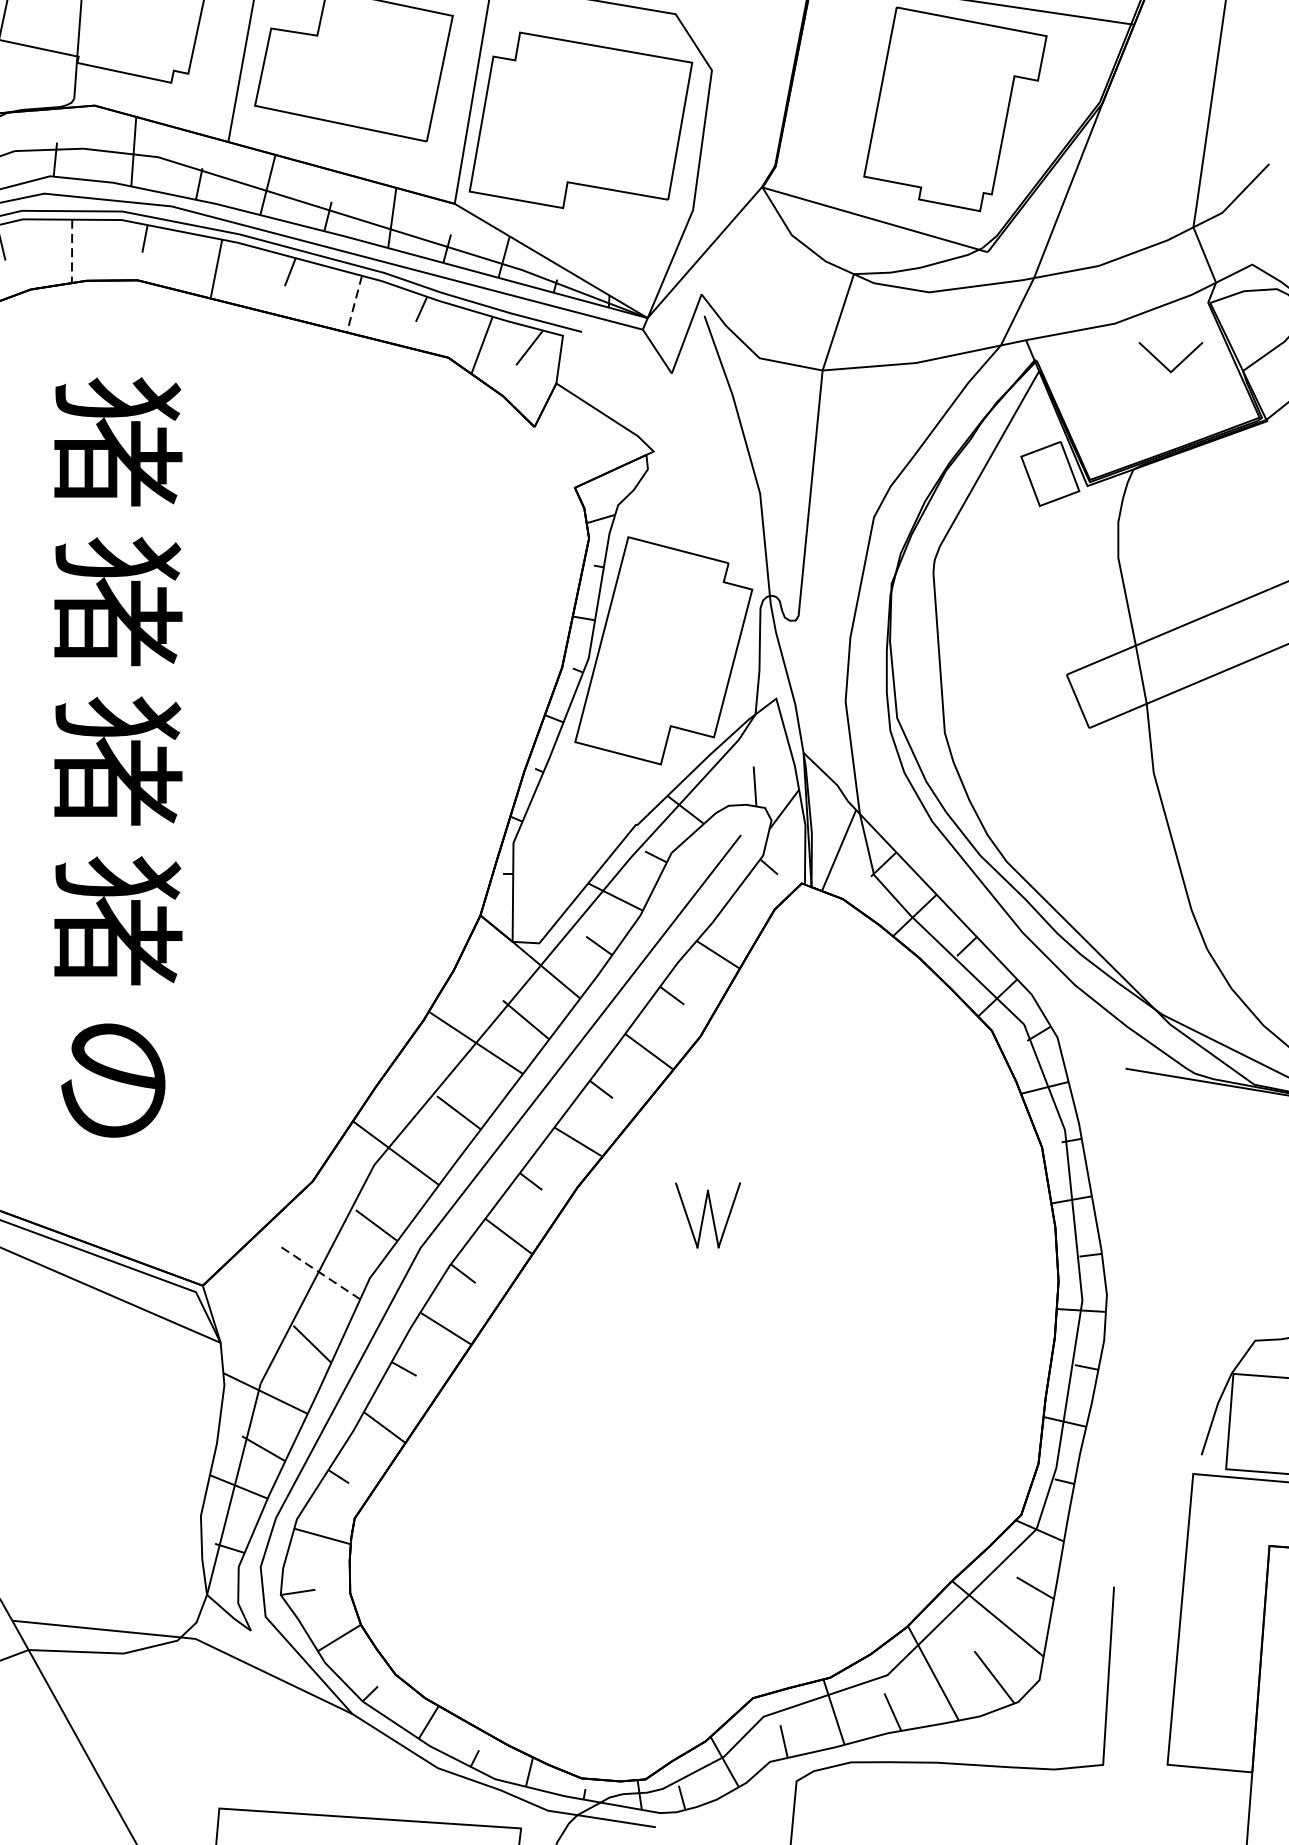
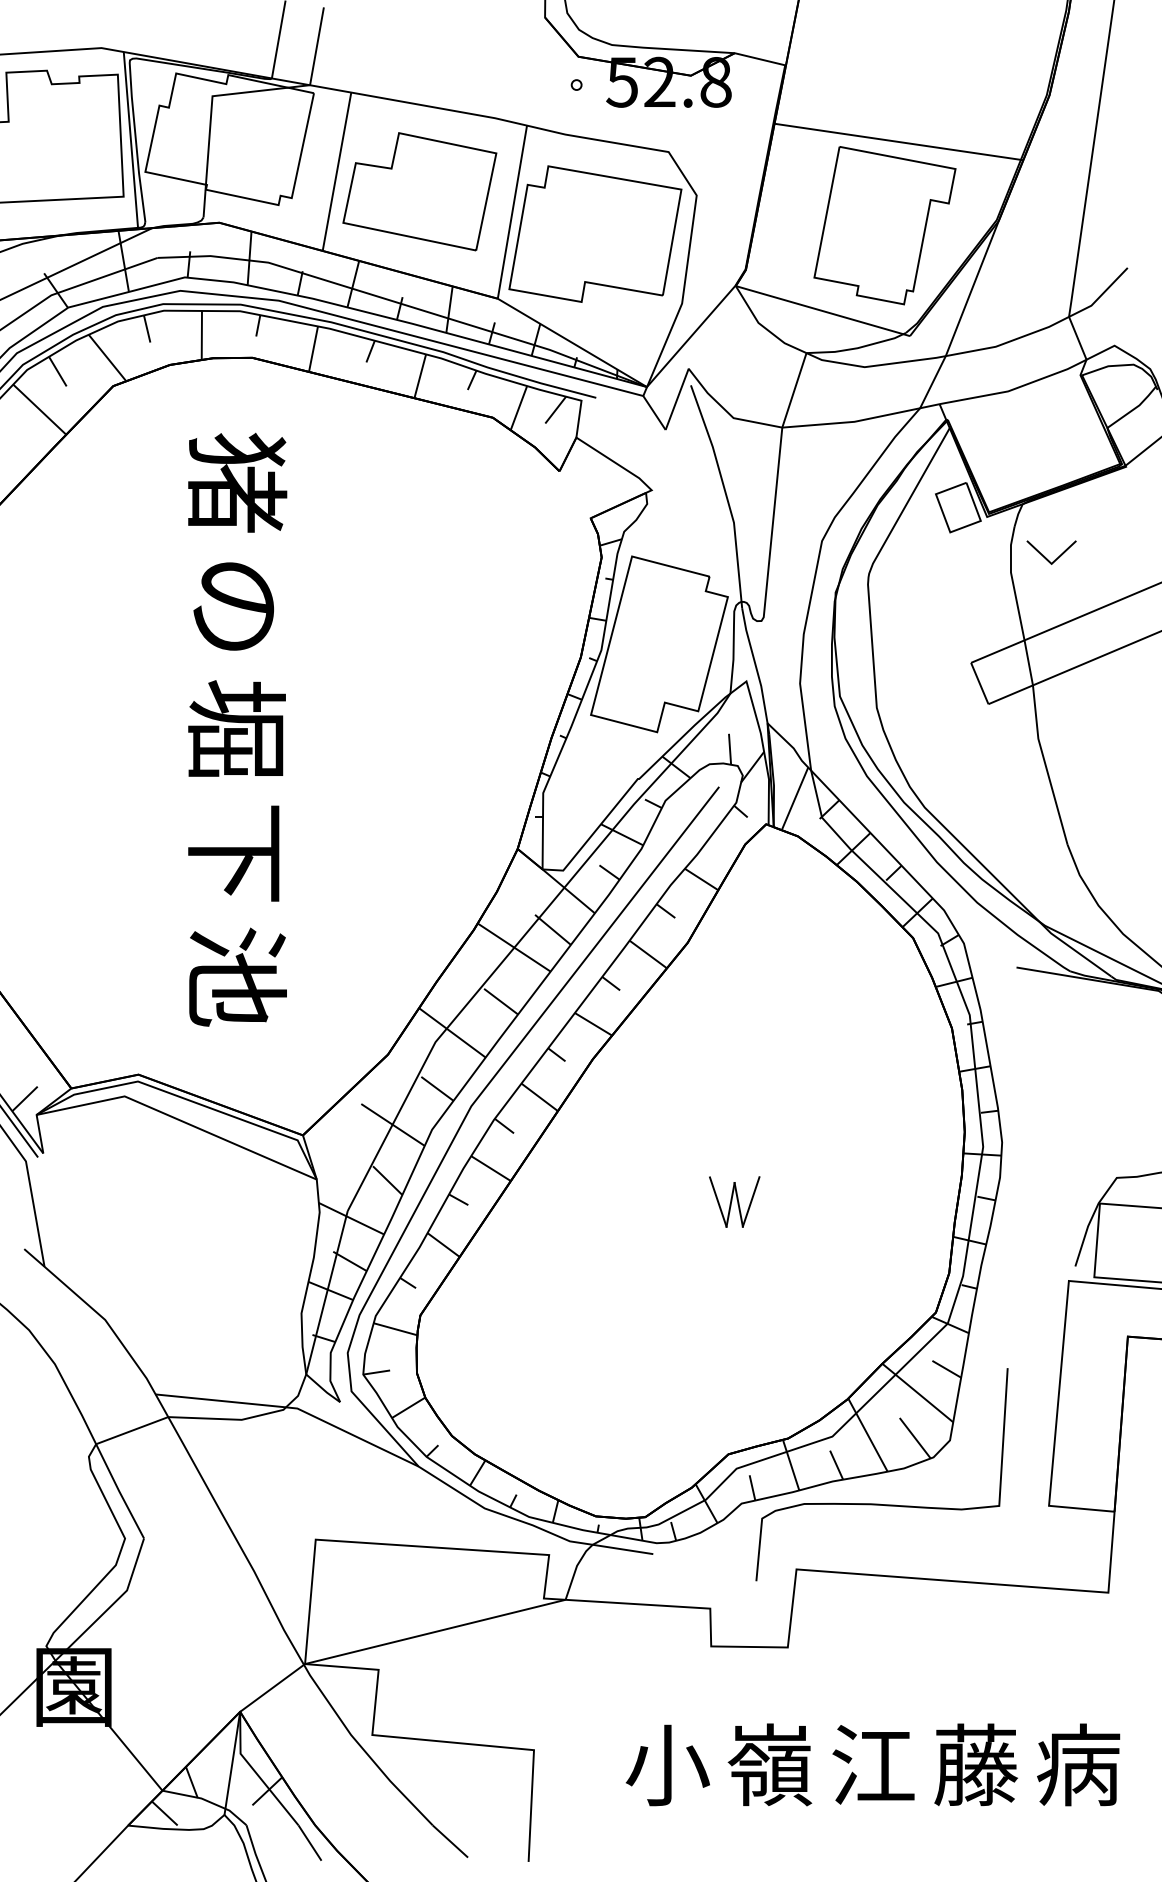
line: (71, 251) -> (201, 335), dashed -> solid
line: (354, 304) -> (420, 376), dashed -> solid
part: (1164, 363) -> (1046, 557), moved
text: (118, 601) -> (237, 606), 猪 -> の
text: (118, 760) -> (237, 729), 猪 -> 堀
text: (118, 921) -> (237, 853), 猪 -> 下
text: (118, 1080) -> (237, 976), の -> 池
part: (707, 1214) -> (734, 1201), moved
line: (318, 1271) -> (392, 1124), dashed -> solid

